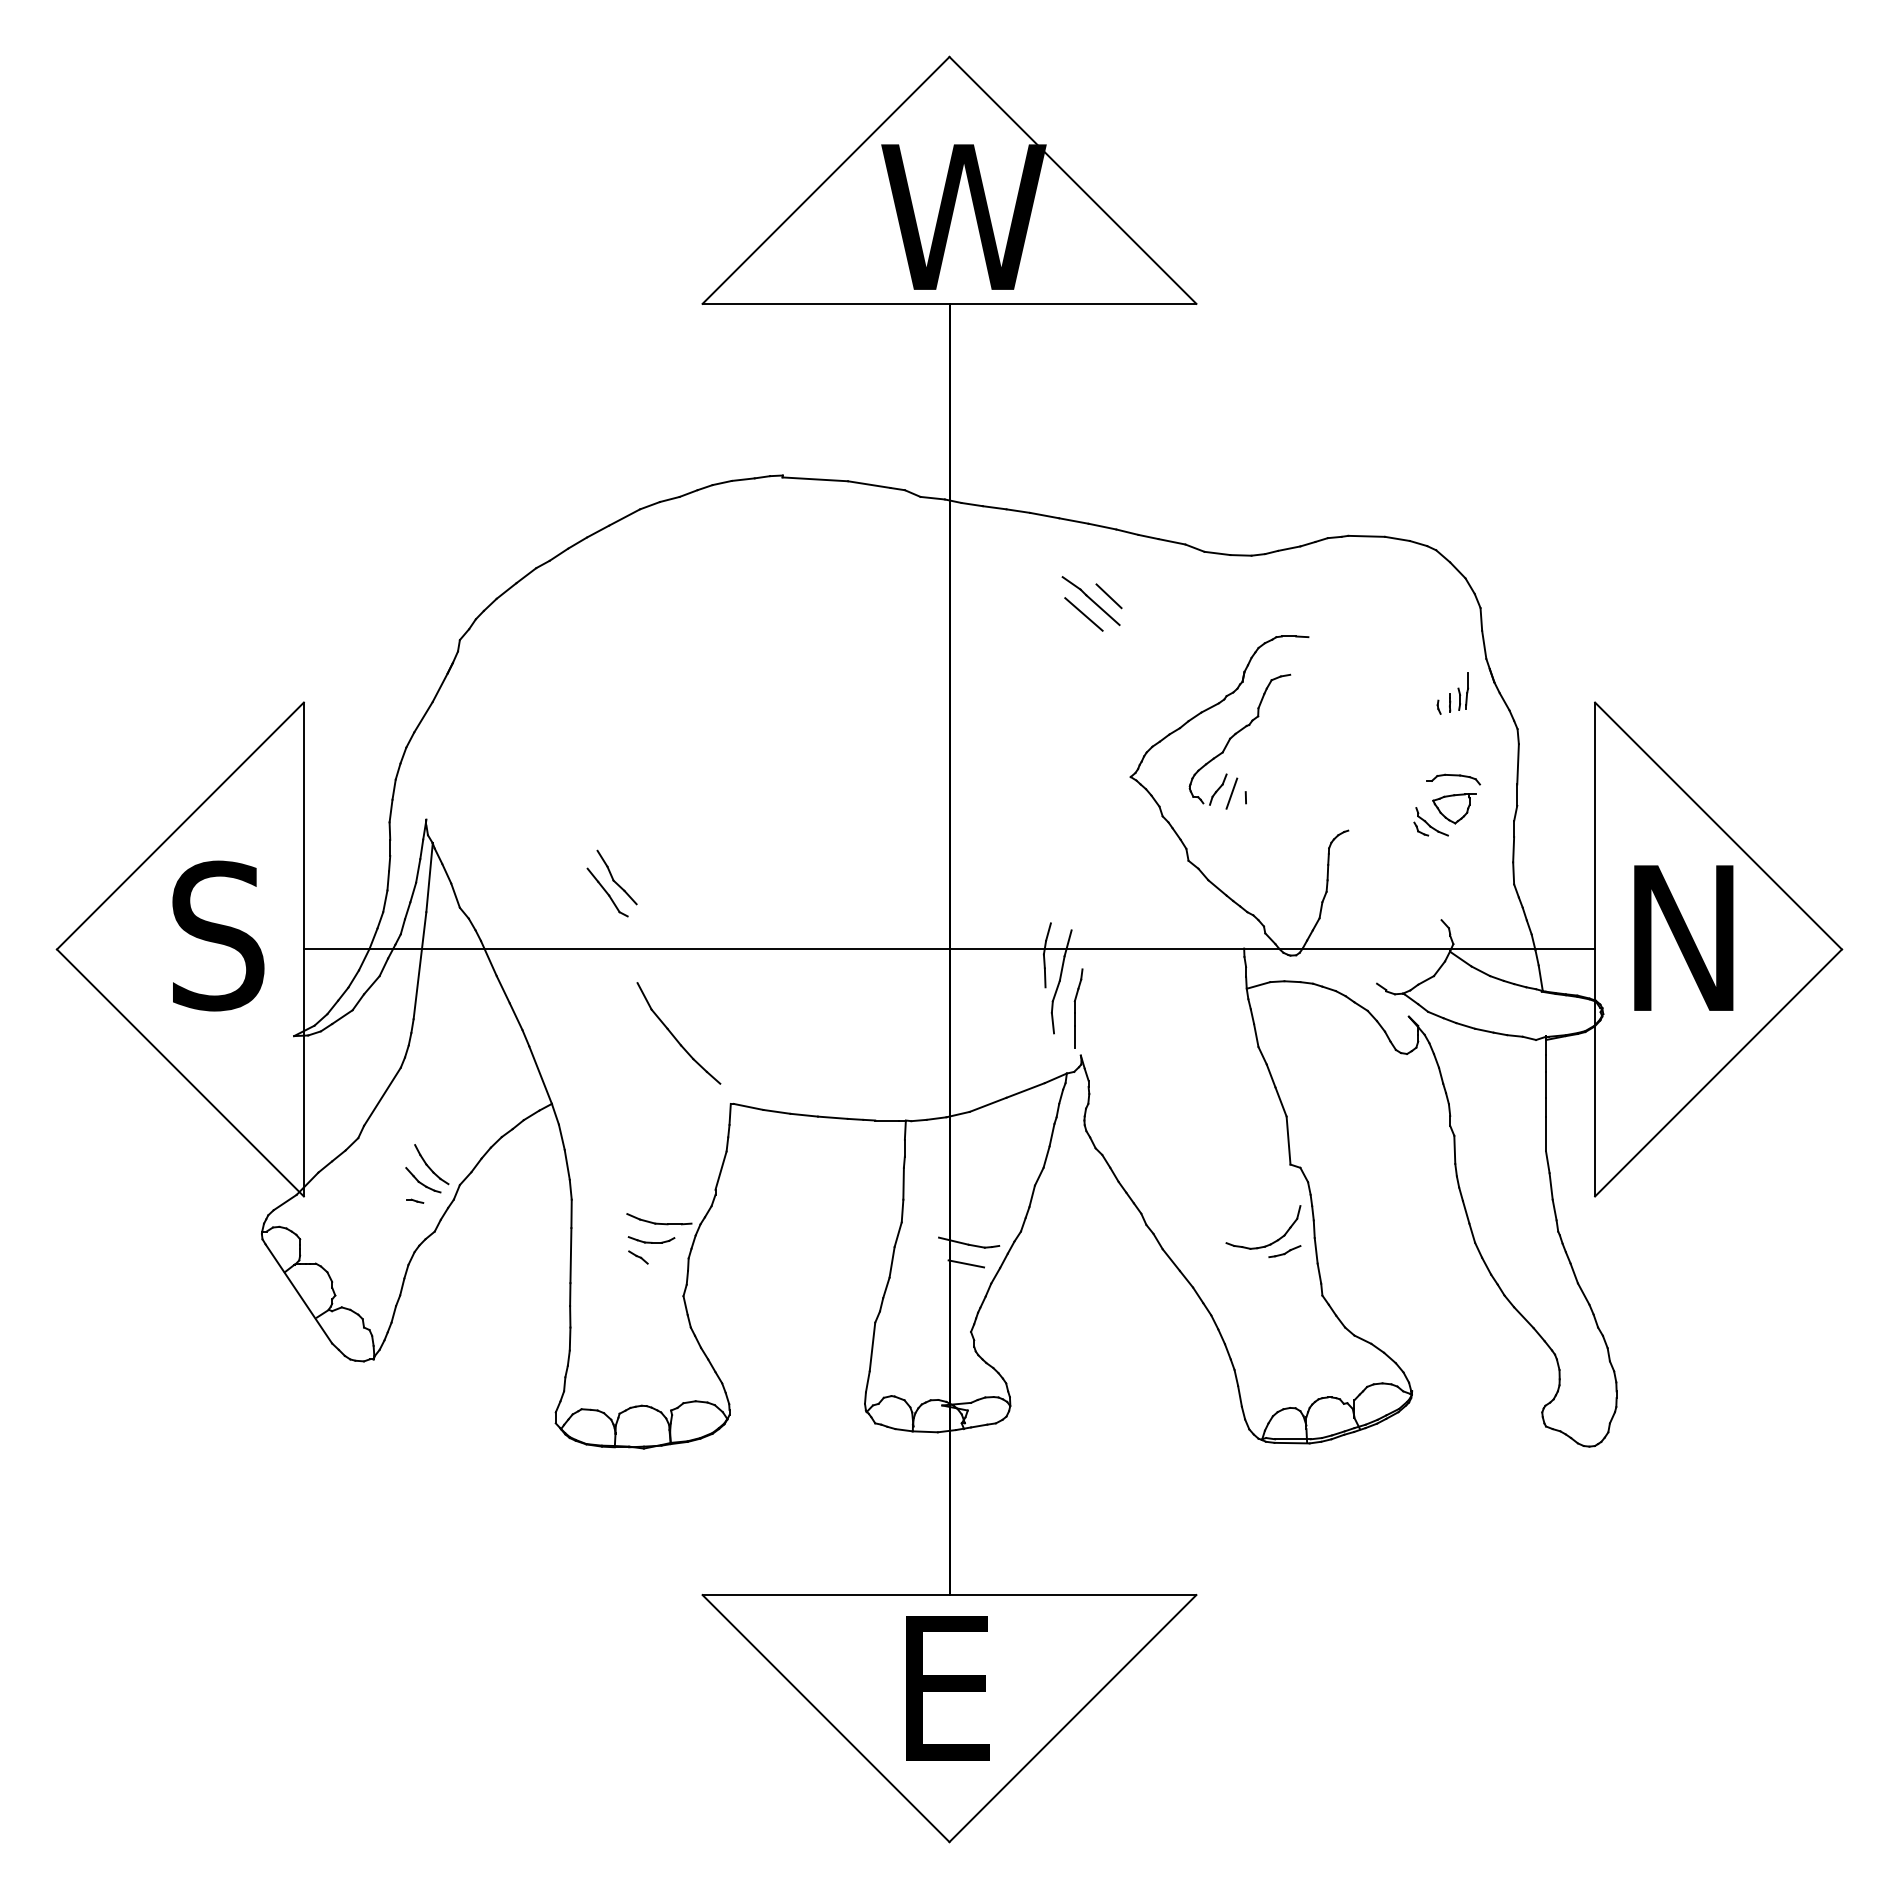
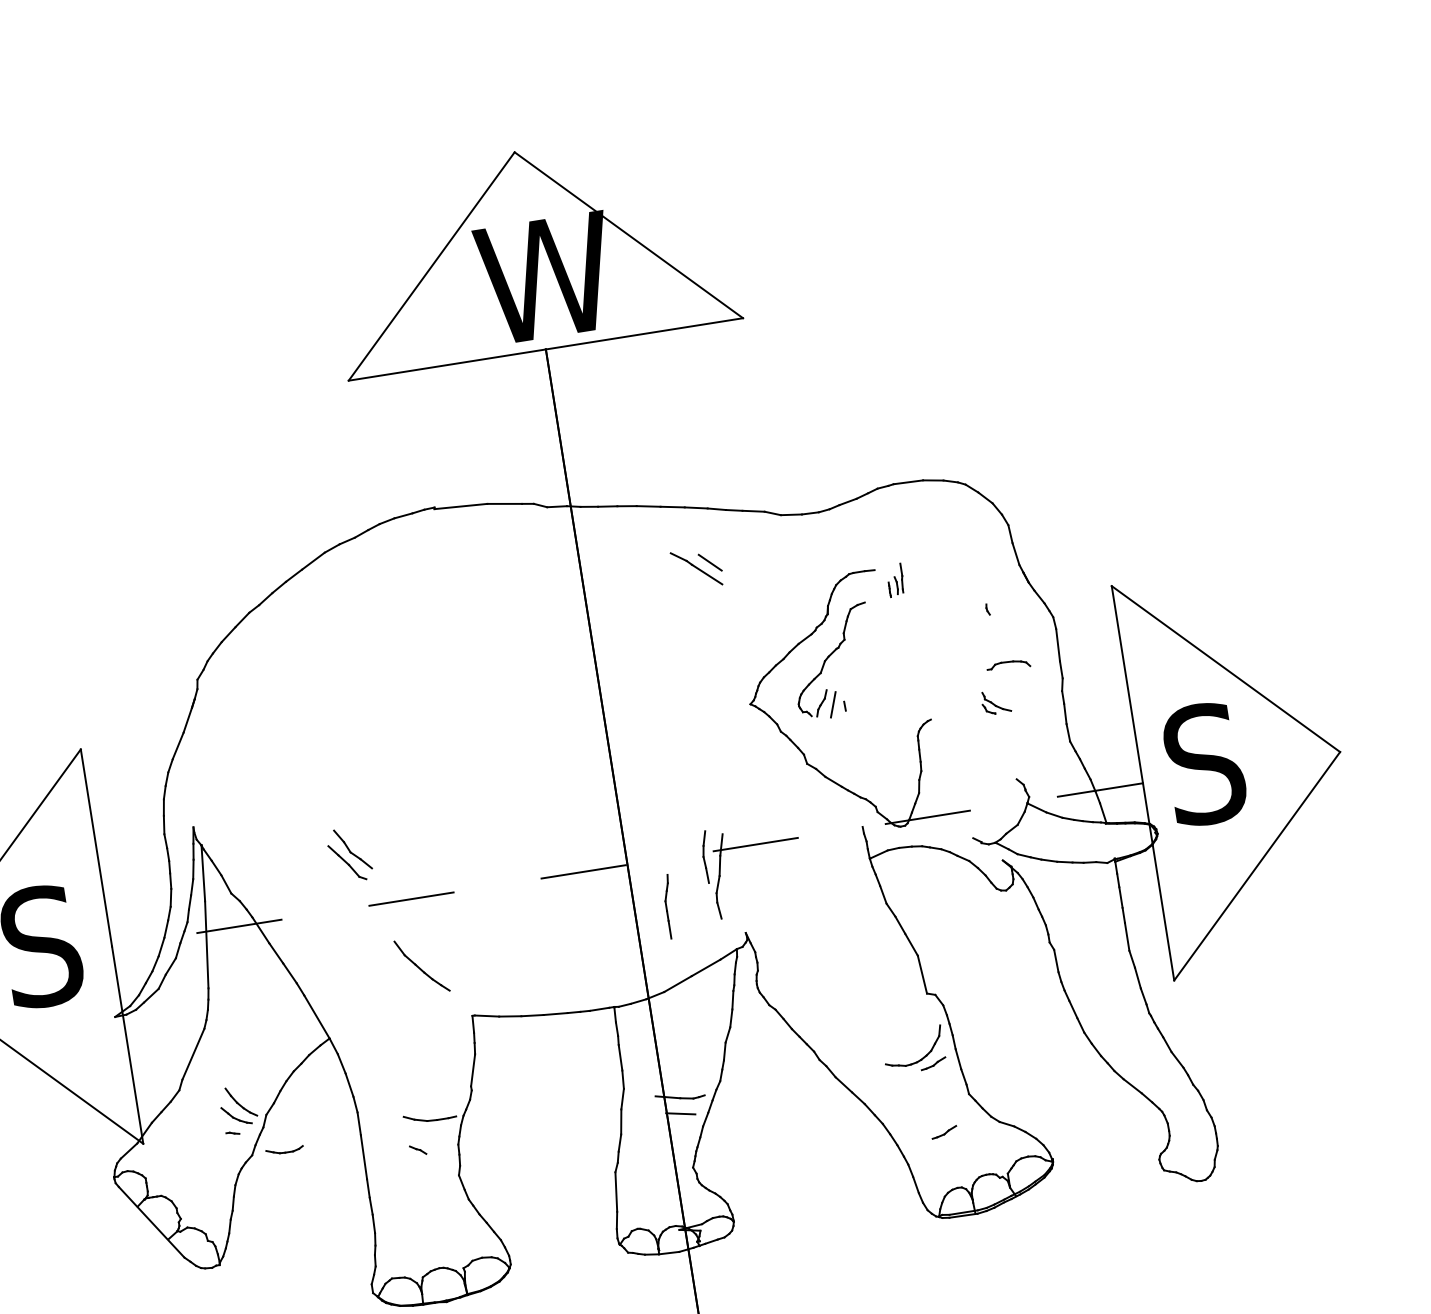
line: (1083, 614) -> (692, 580), removed
part: (1459, 692) -> (895, 580), moved
part: (1454, 808) -> (1012, 688), removed
text: (1680, 937) -> (1209, 762), N -> S
line: (949, 949) -> (627, 864), solid -> dashed
part: (1078, 1008) -> (669, 906), moved
part: (678, 1033) -> (421, 966), size x0.7
part: (651, 1239) -> (284, 1150), moved
part: (1284, 1337) -> (944, 1132), added

